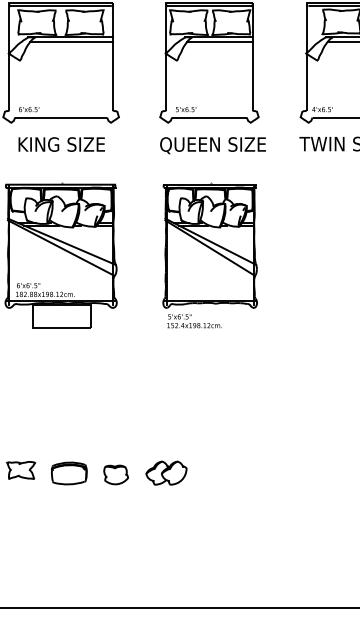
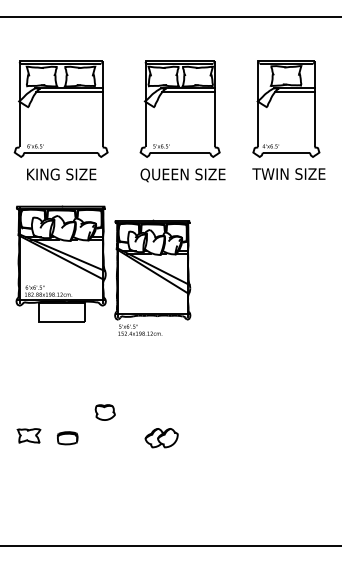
part: (209, 255) -> (152, 277), moved
part: (69, 472) -> (67, 437), size x0.7
part: (166, 473) -> (161, 438), moved
part: (115, 474) -> (104, 412), moved

